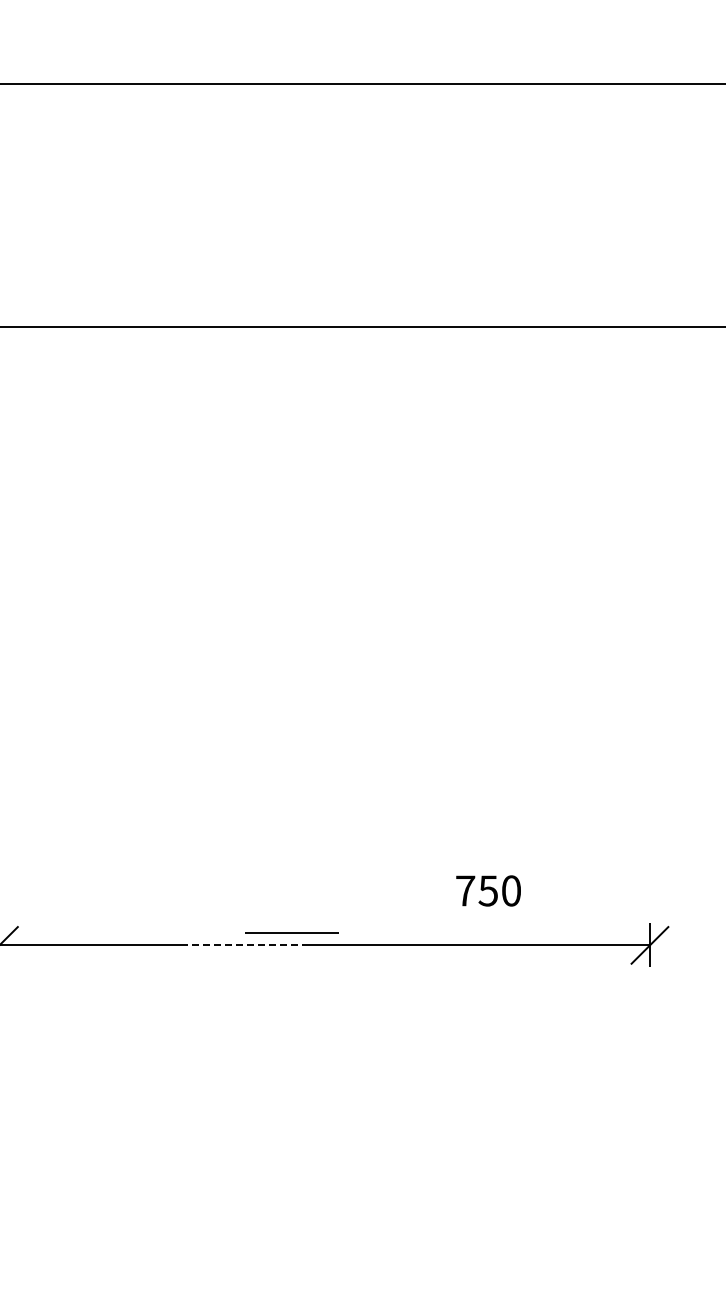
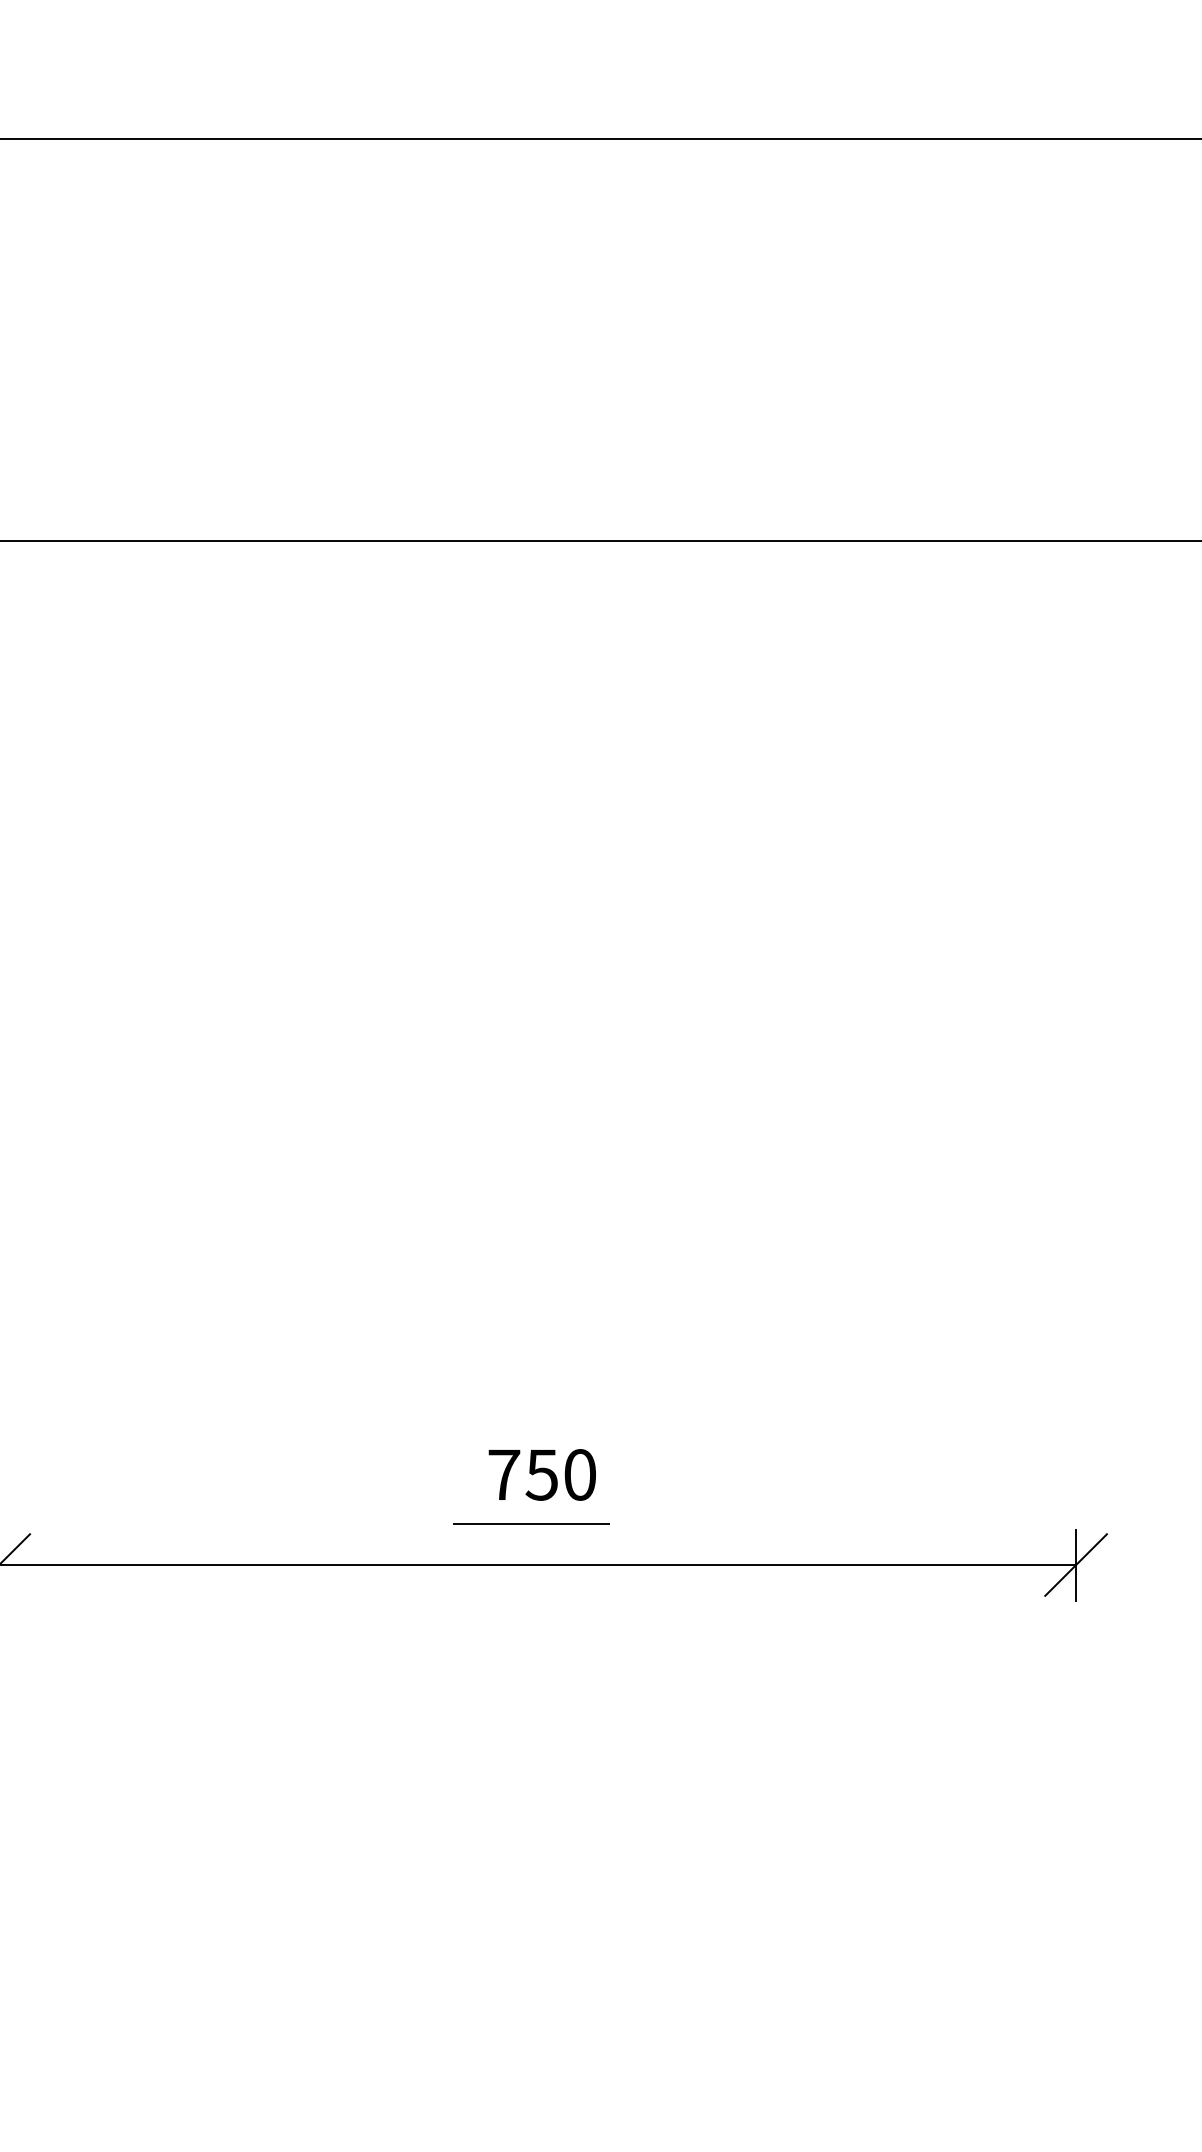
text: (488, 890) -> (542, 1474), moved
line: (291, 932) -> (530, 1522), moved
line: (242, 945) -> (401, 1565), dashed -> solid

